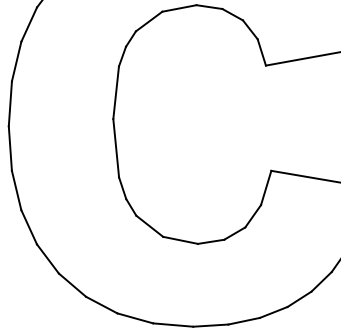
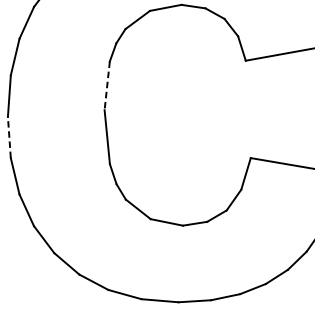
line: (116, 93) -> (107, 86), solid -> dashed
line: (10, 148) -> (9, 137), solid -> dashed

